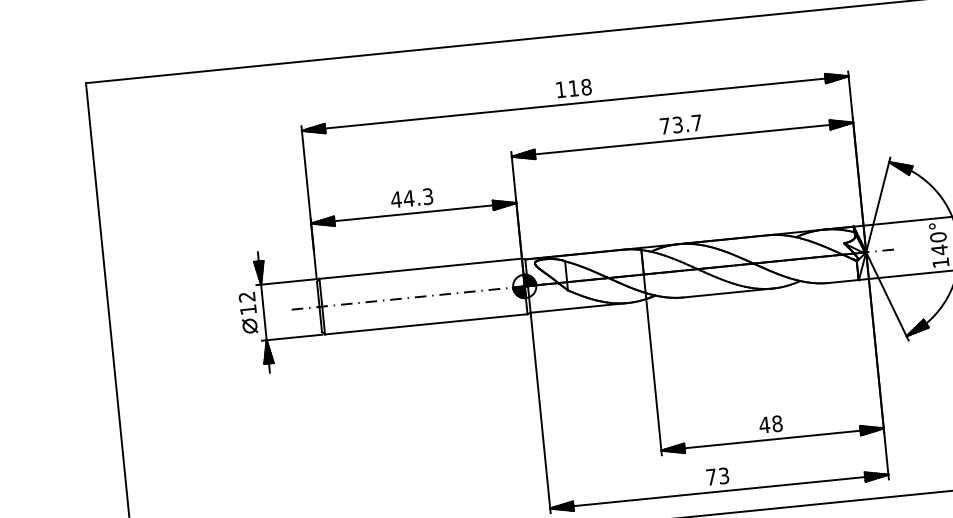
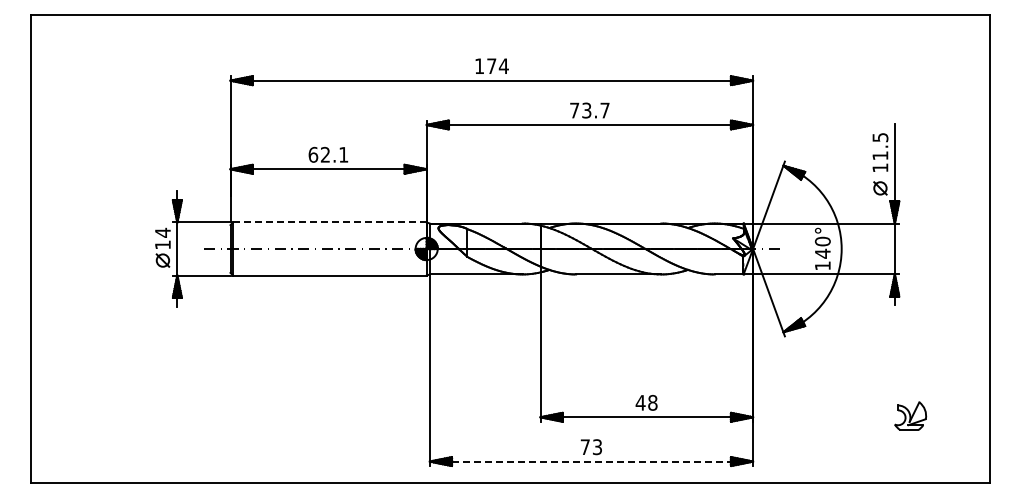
text: (579, 88) -> (497, 66), 118 -> 174
text: (412, 197) -> (328, 154), 44.3 -> 62.1
line: (420, 268) -> (329, 222), solid -> dashed
text: (246, 296) -> (162, 232), 12 -> 14
line: (719, 491) -> (591, 461), solid -> dashed

